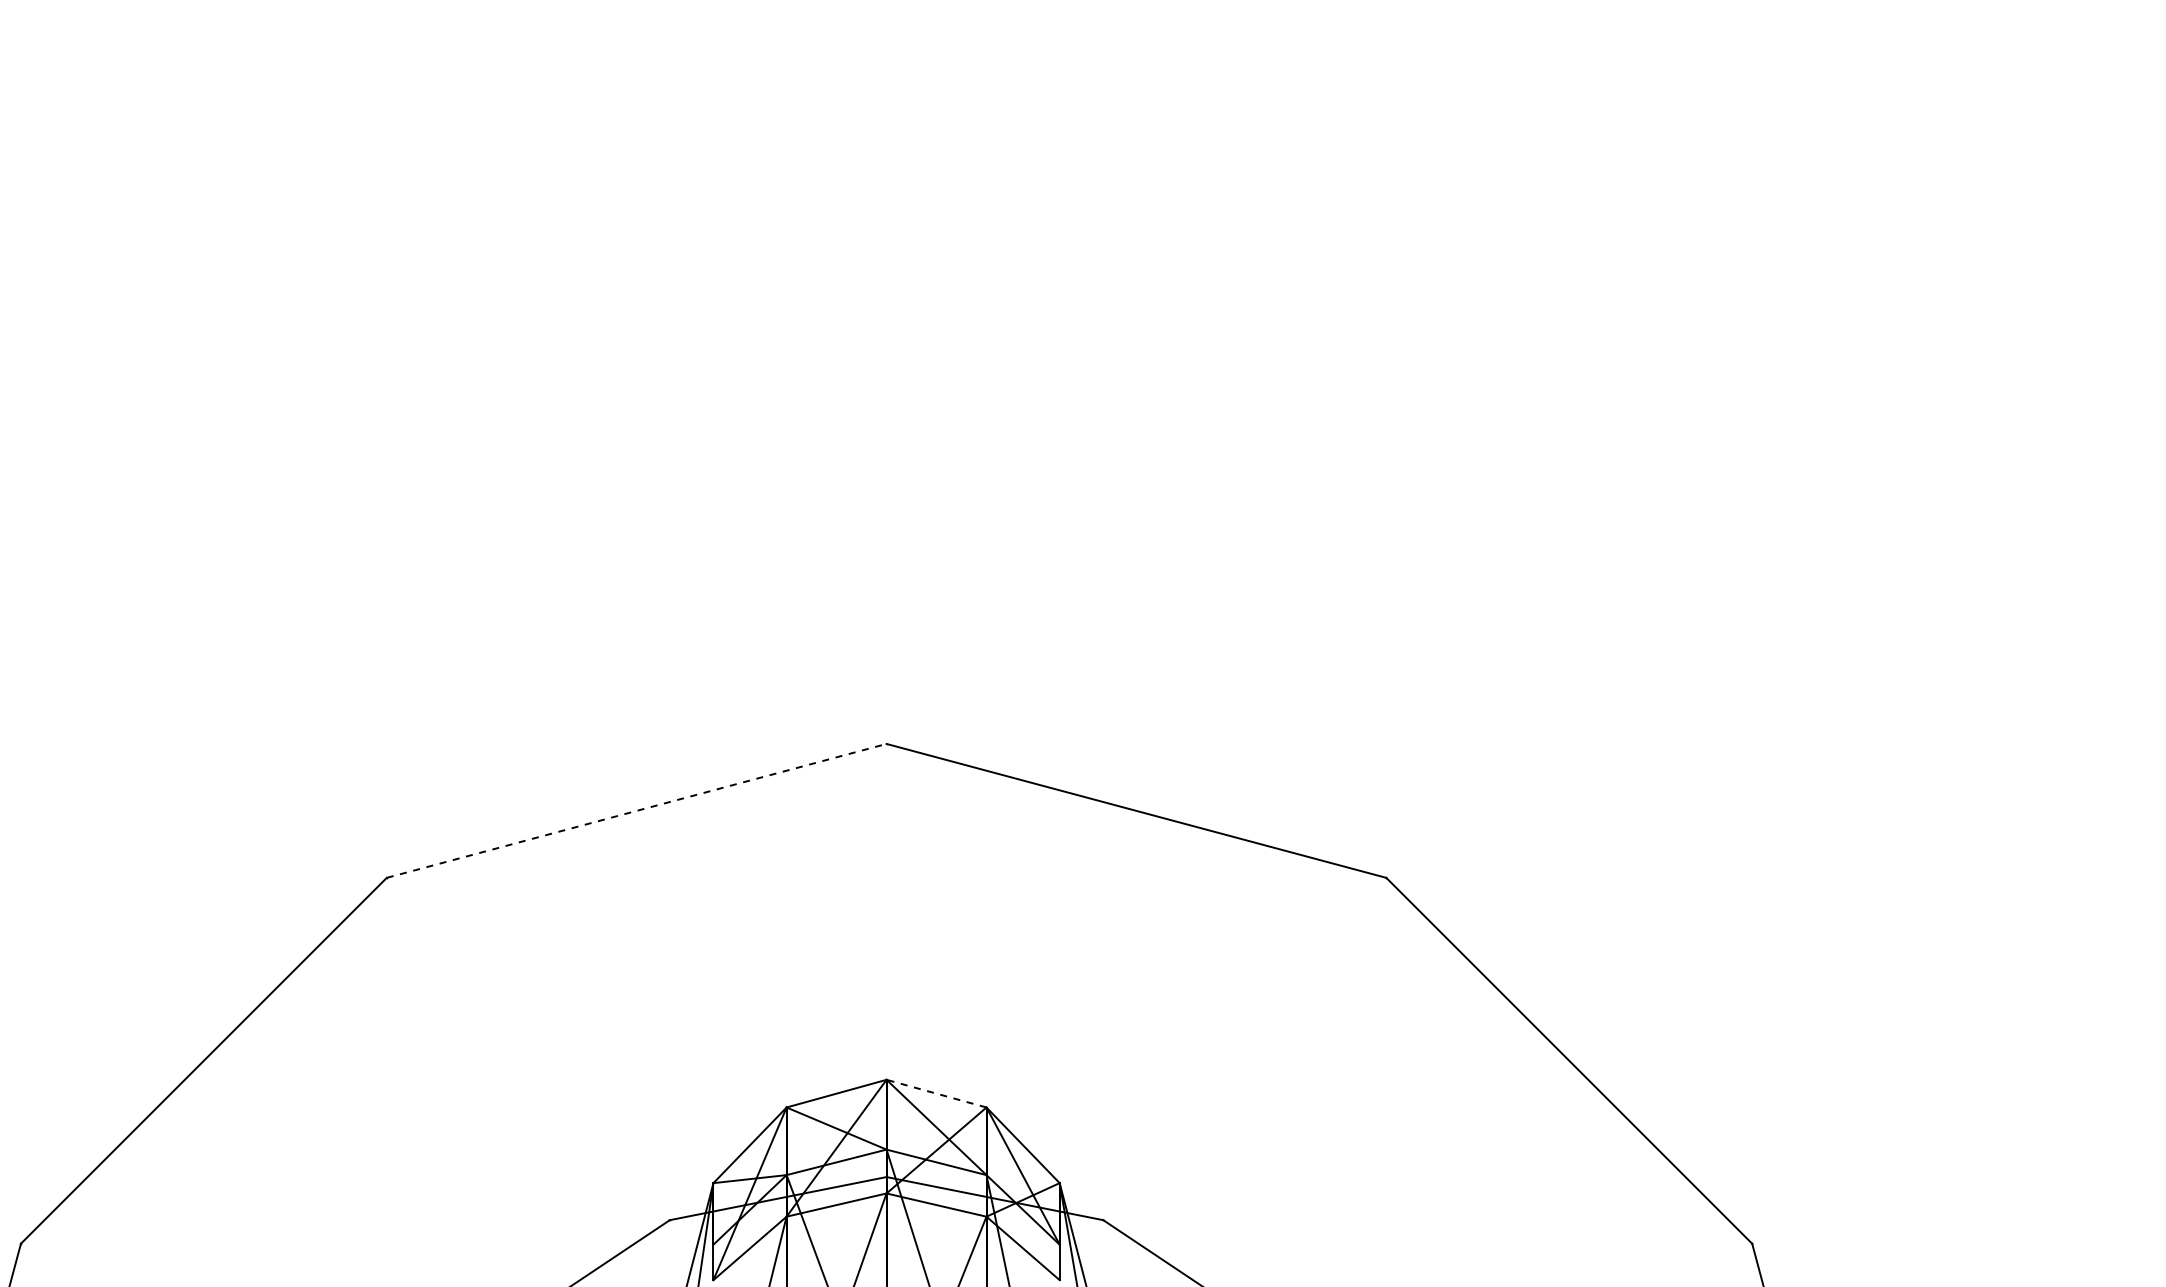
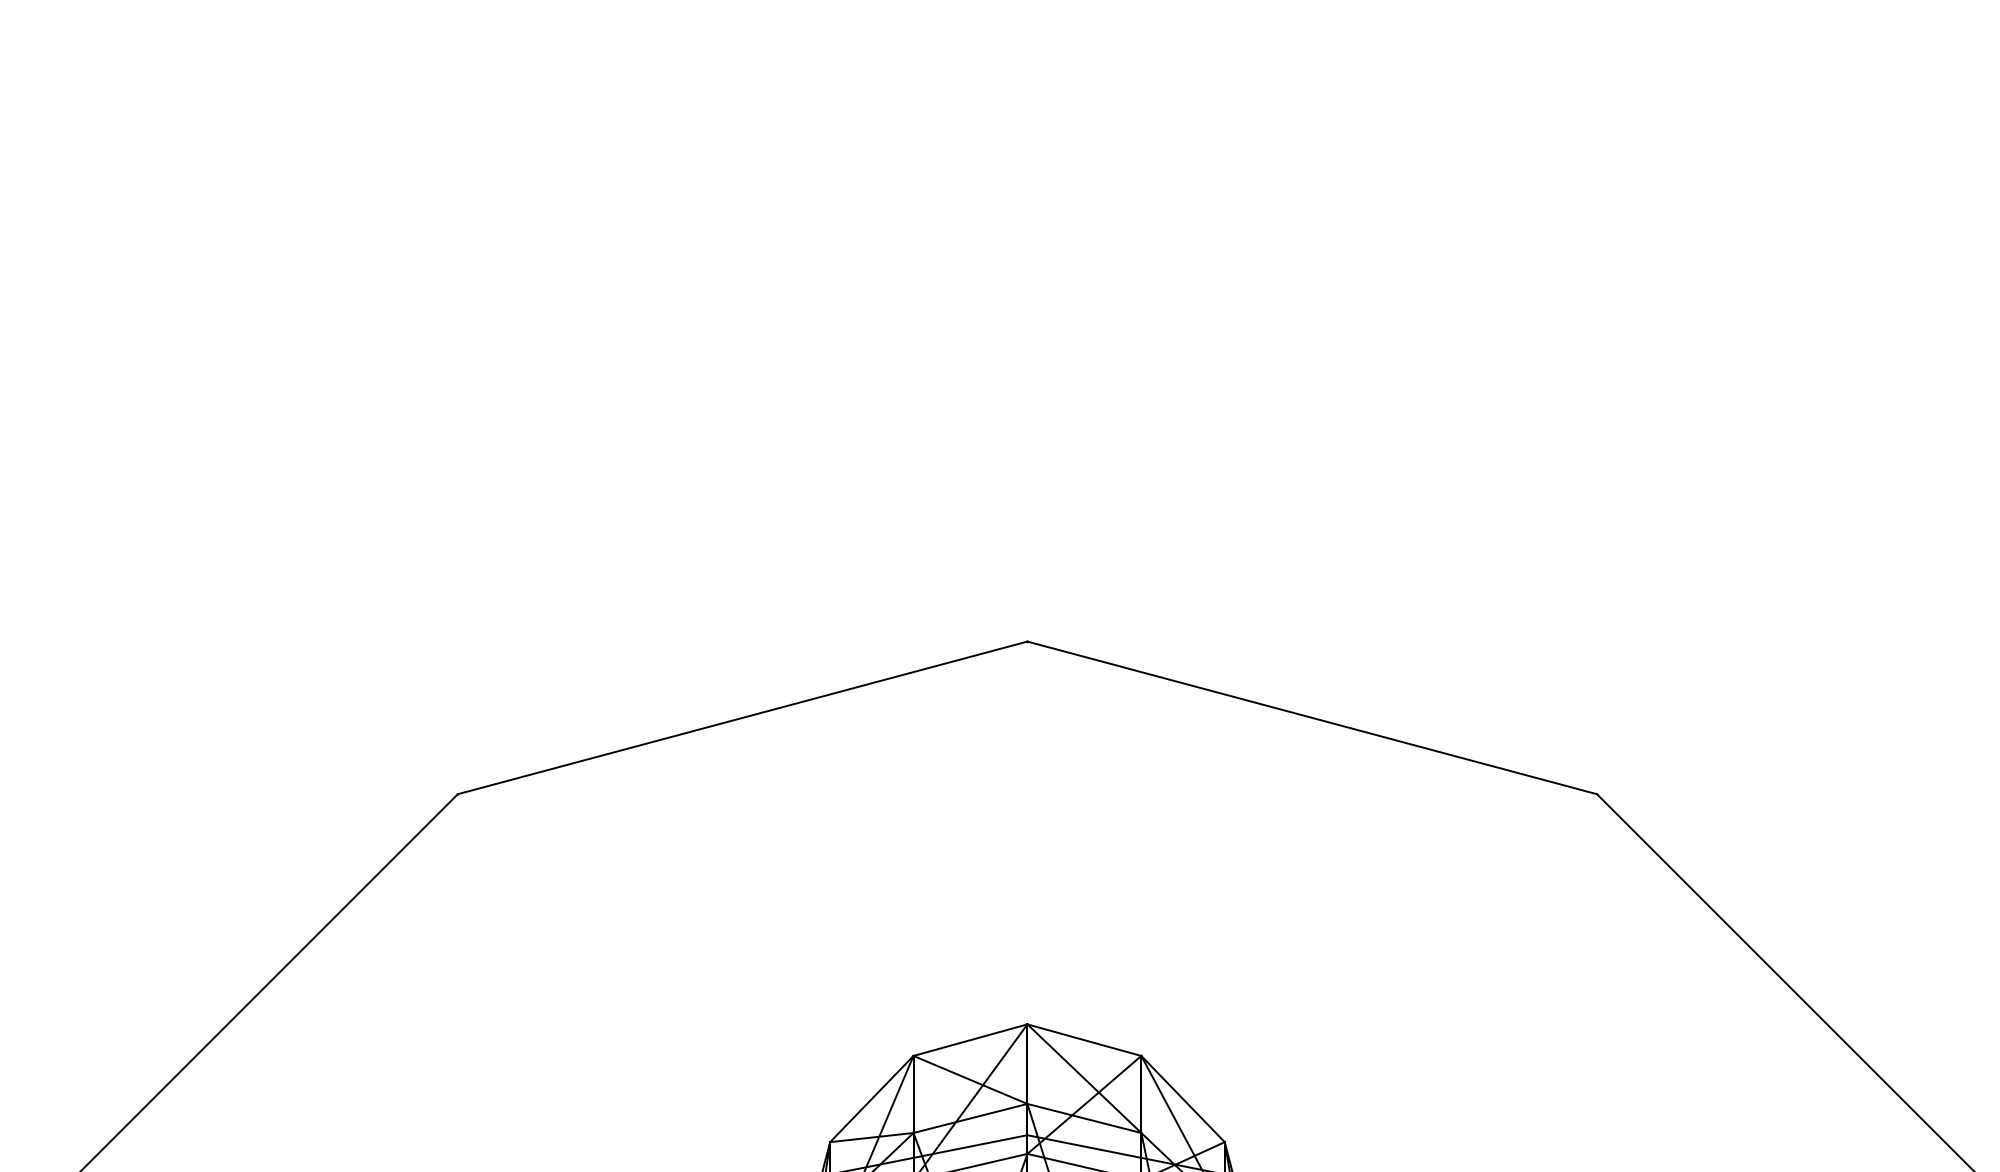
line: (636, 810) -> (742, 717), dashed -> solid
line: (936, 1093) -> (1084, 1039), dashed -> solid

